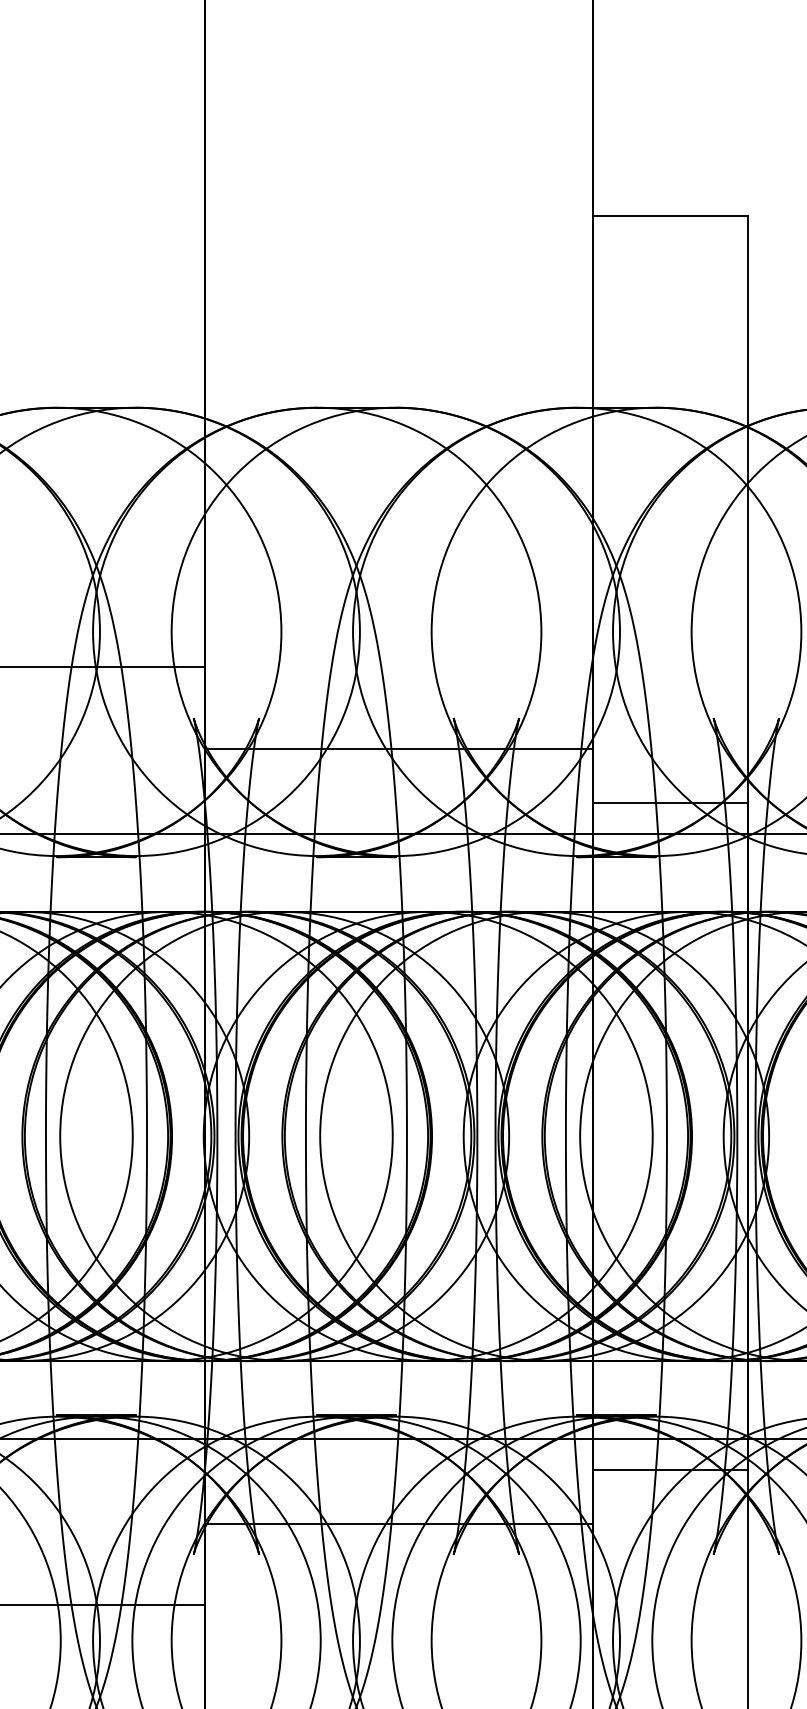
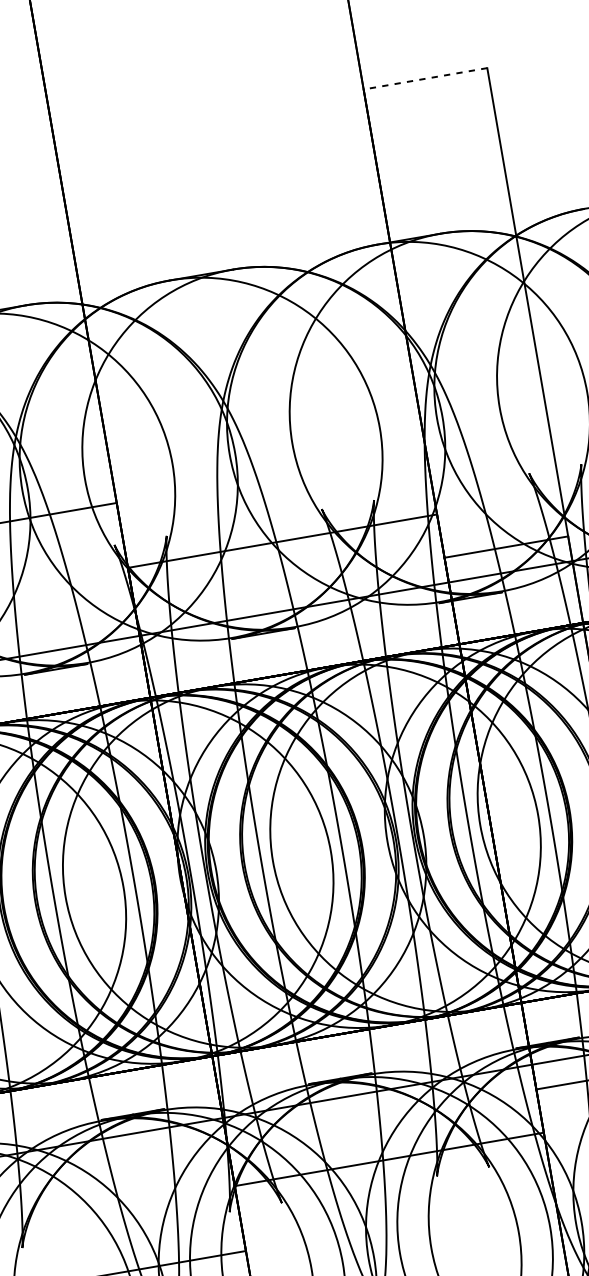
line: (670, 215) -> (425, 78), solid -> dashed

